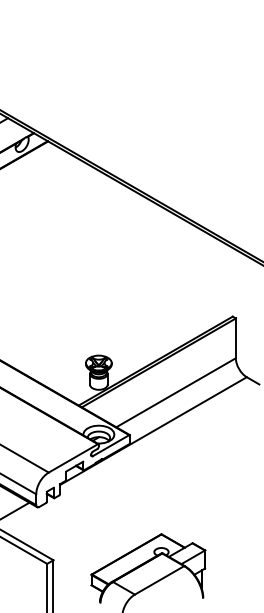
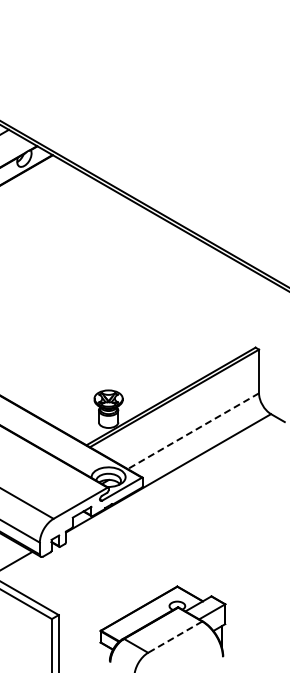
line: (176, 393) -> (193, 431), solid -> dashed
line: (158, 580) -> (174, 637), solid -> dashed

